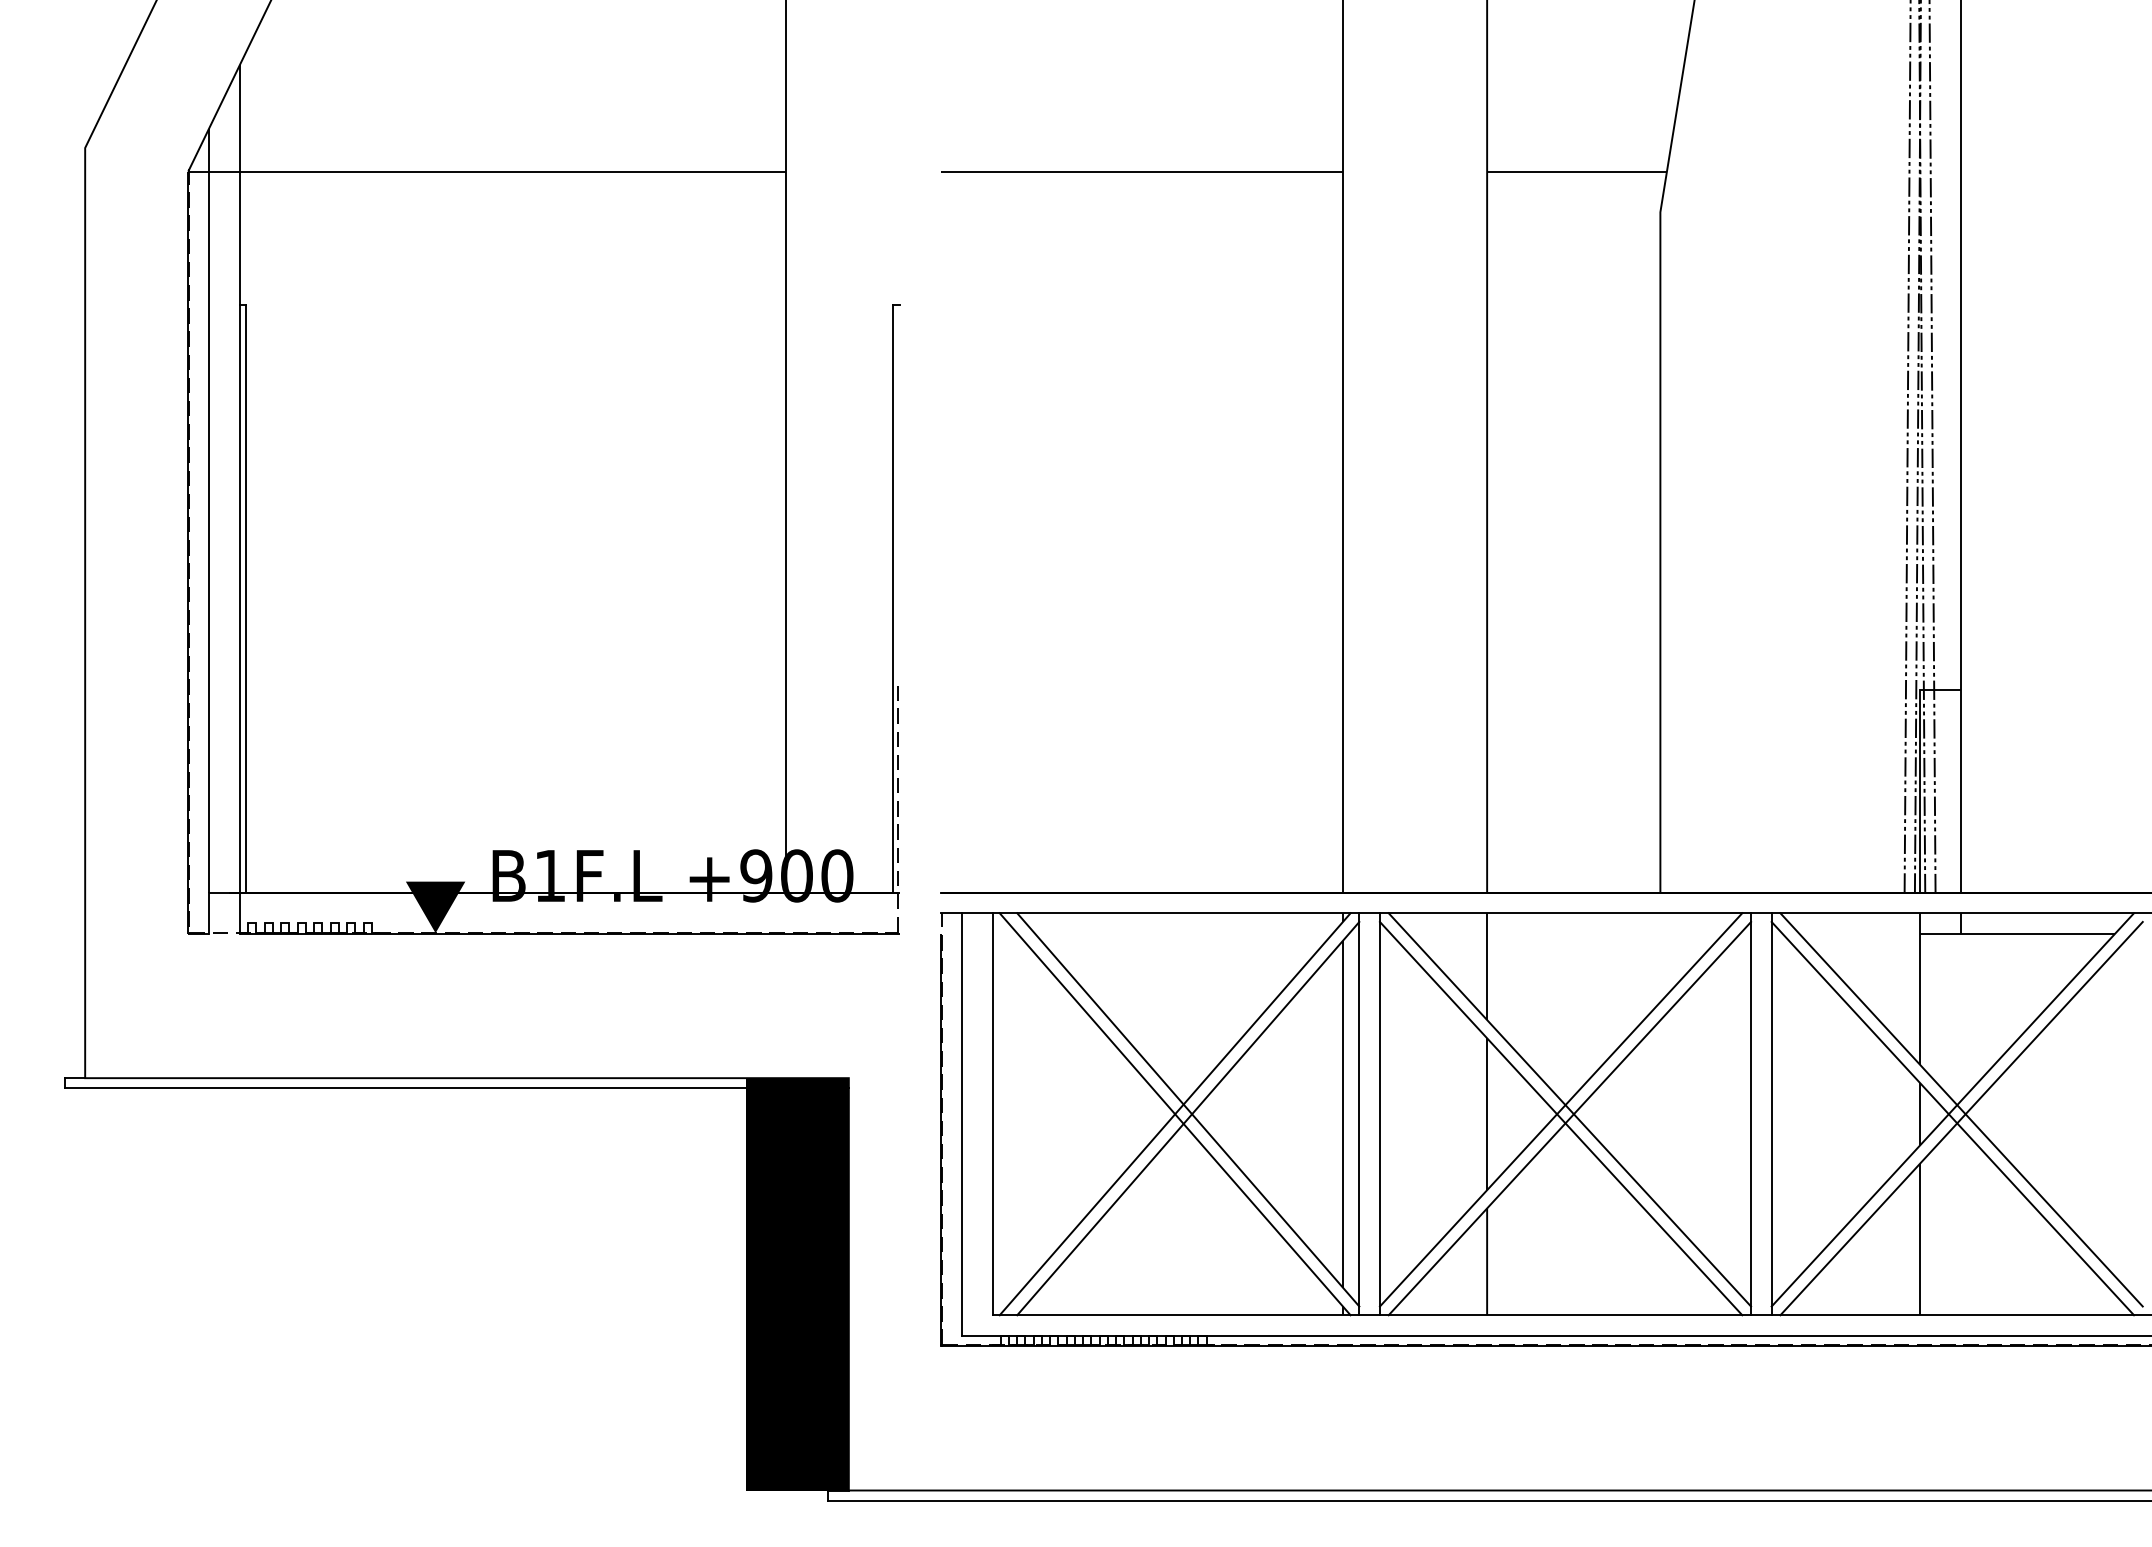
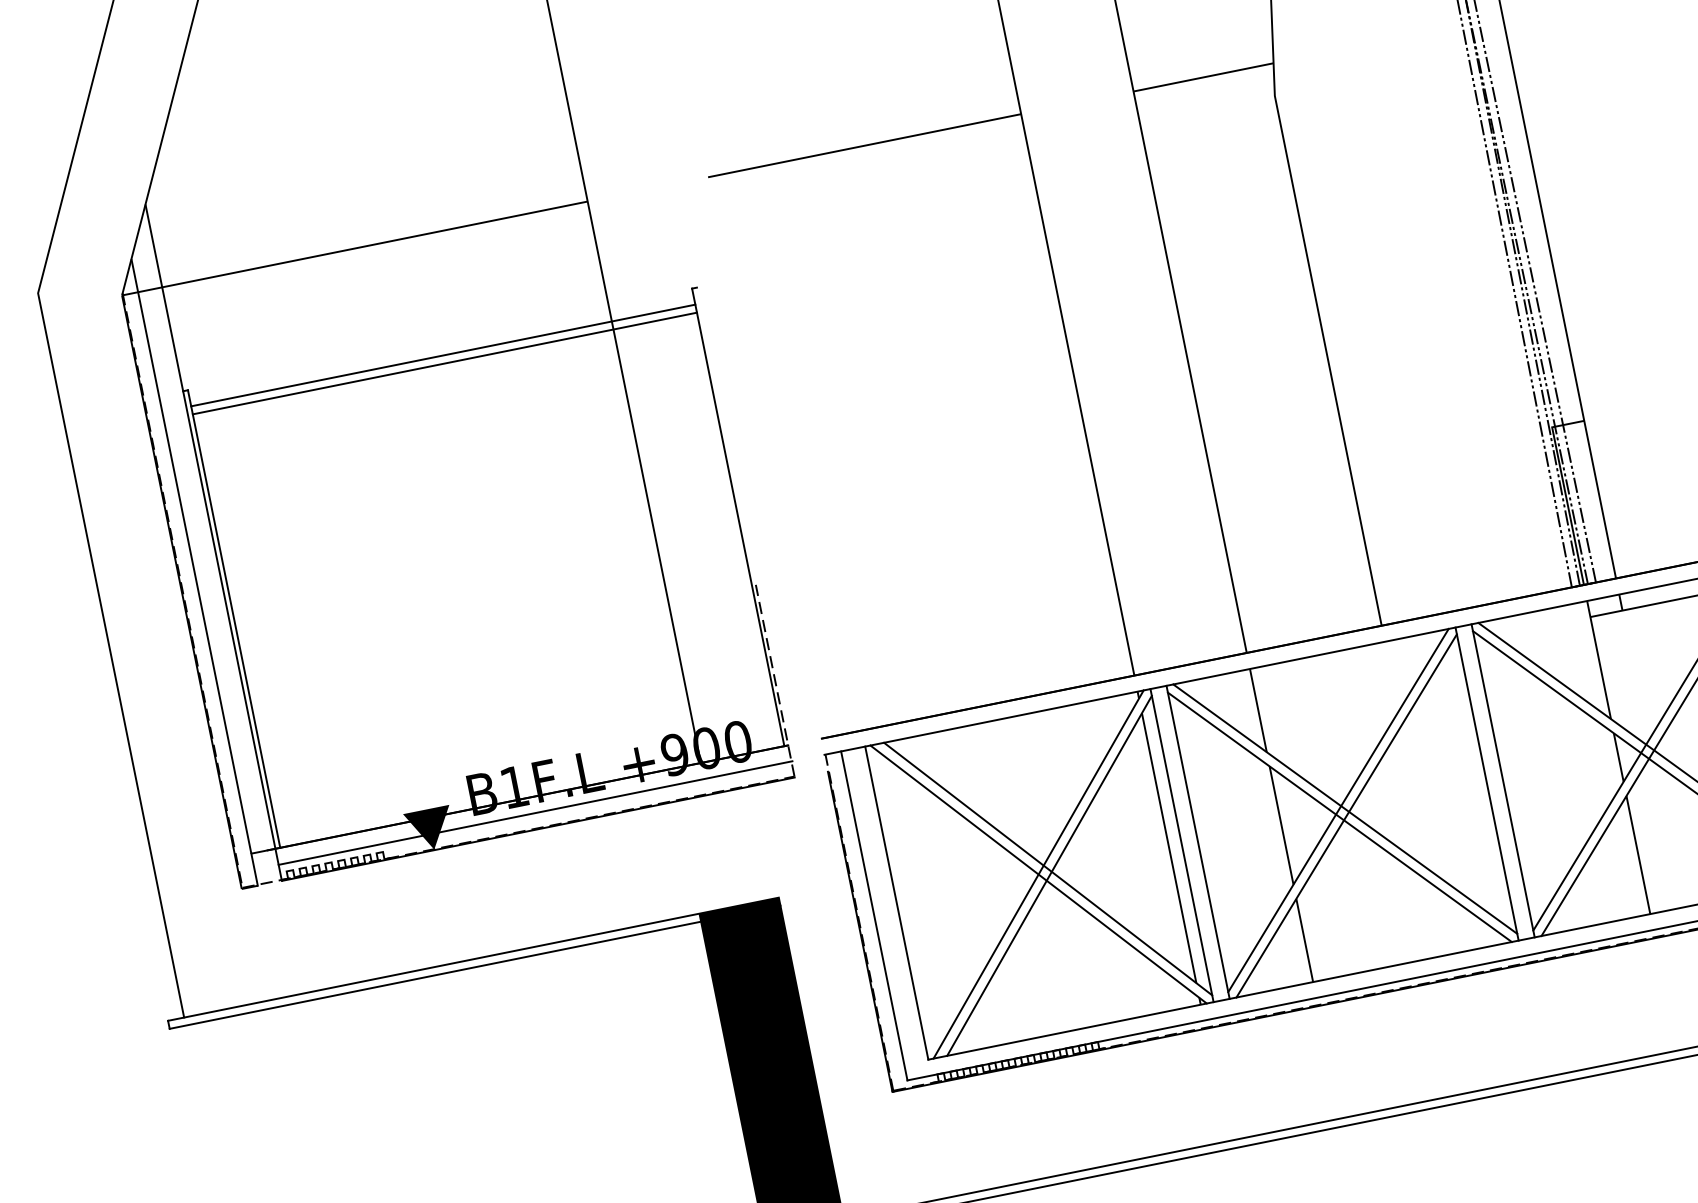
line: (569, 325) -> (443, 355), added
line: (569, 335) -> (444, 363), added
line: (569, 913) -> (535, 813), added

